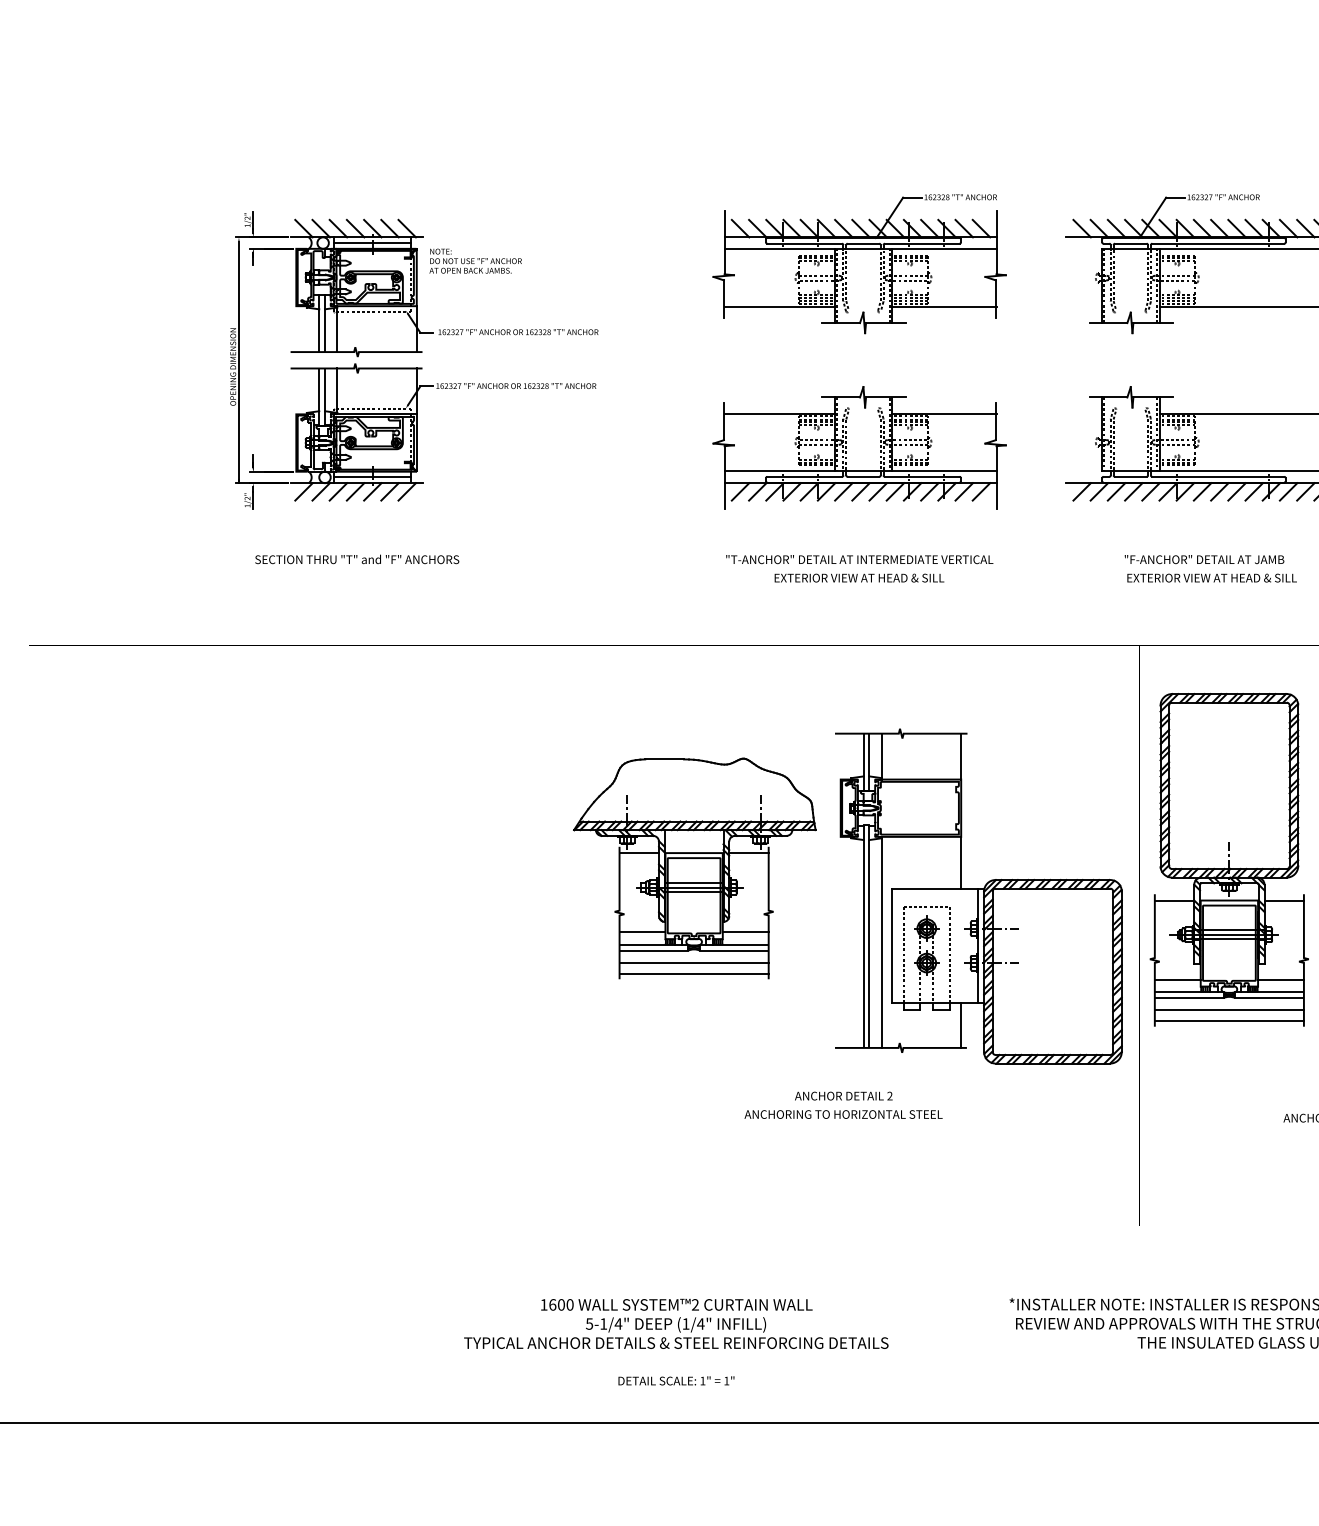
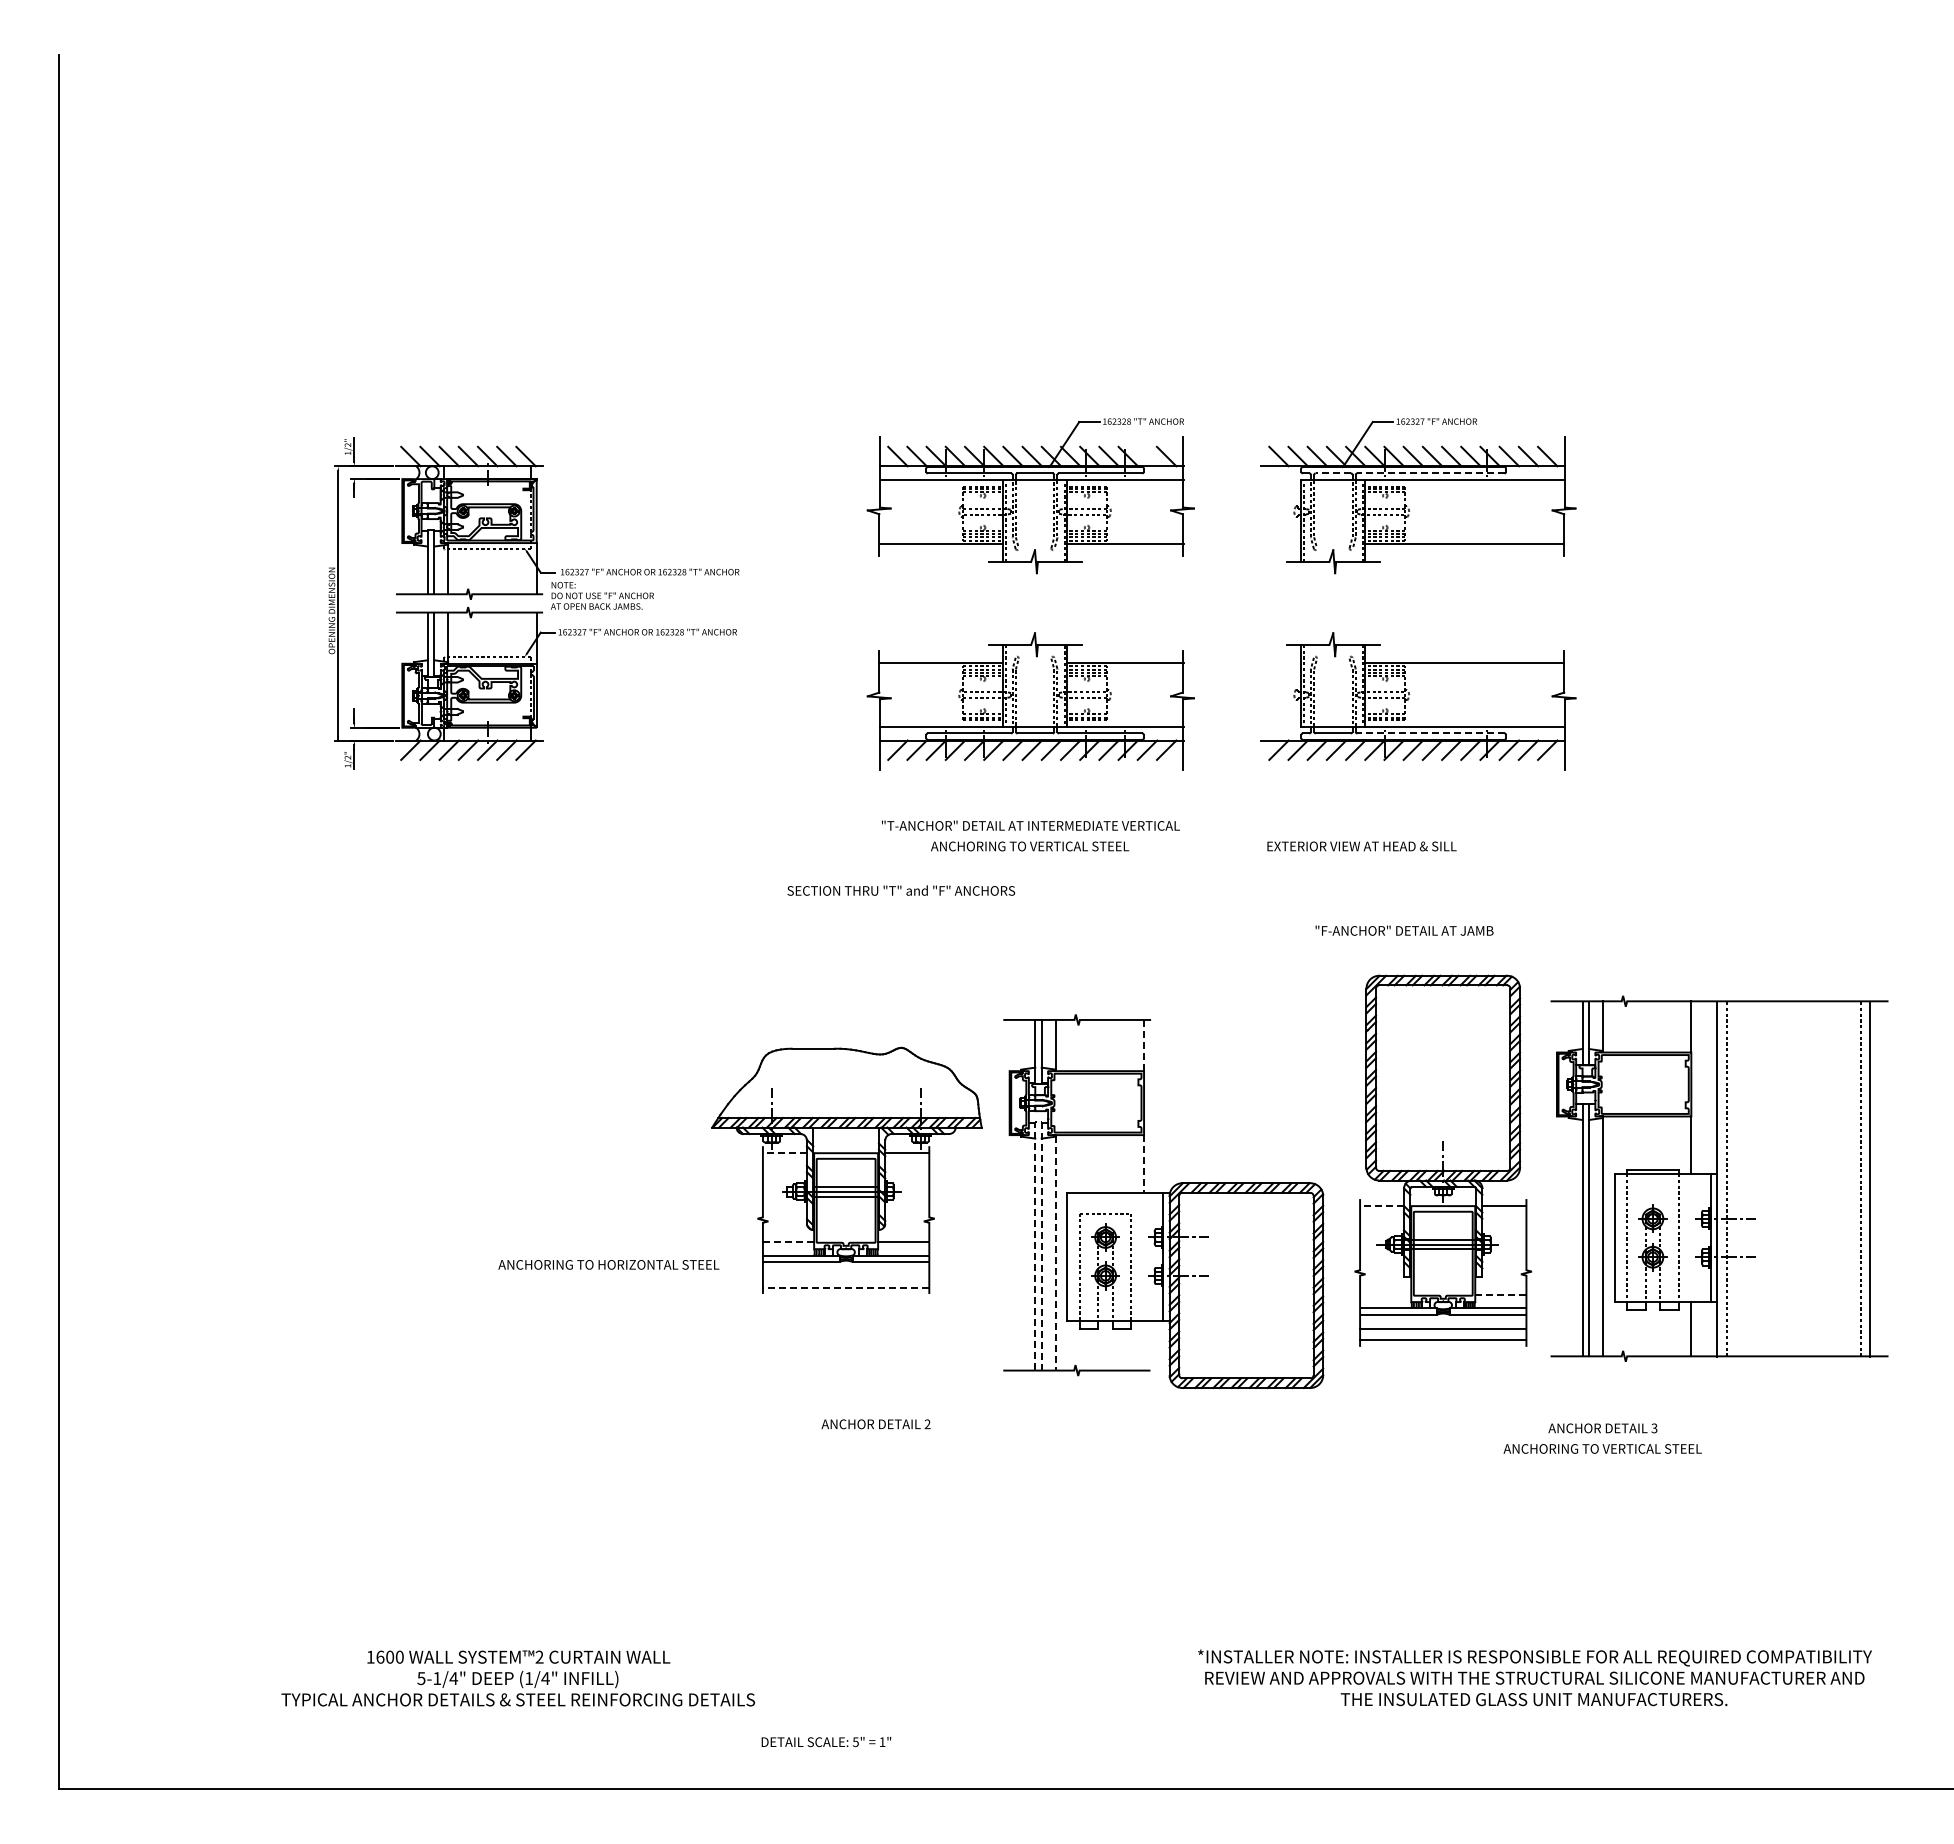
line: (964, 228) -> (1147, 456), removed
line: (372, 242) -> (487, 472), removed
line: (1131, 243) -> (1333, 473), solid -> dashed
line: (1217, 243) -> (1430, 473), solid -> dashed
text: (475, 260) -> (602, 595), moved
line: (1217, 476) -> (1430, 733), solid -> dashed
line: (372, 477) -> (487, 734), removed
text: (357, 559) -> (901, 890), moved
text: (1204, 559) -> (1404, 930), moved
text: (859, 578) -> (1030, 846), EXTERIOR VIEW AT HEAD & SILL -> ANCHORING TO VERTICAL STEEL
text: (1211, 578) -> (1361, 846), moved
line: (961, 756) -> (1144, 1045), solid -> dashed
line: (866, 825) -> (1038, 1122), solid -> dashed
line: (638, 853) -> (784, 1153), solid -> dashed
line: (961, 862) -> (1144, 1163), solid -> dashed
line: (1174, 900) -> (1382, 1206), solid -> dashed
line: (642, 932) -> (788, 1241), solid -> dashed
line: (881, 943) -> (1055, 1253), solid -> dashed
line: (693, 962) -> (845, 1275), removed
line: (693, 973) -> (845, 1287), solid -> dashed
line: (1177, 979) -> (1385, 1294), removed
line: (1280, 979) -> (1500, 1294), solid -> dashed
line: (961, 1025) -> (1144, 1345), removed
text: (843, 1096) -> (875, 1424), moved
text: (843, 1114) -> (608, 1264), moved
text: (675, 1323) -> (517, 1678), moved
text: (702, 1381) -> (855, 1742), 1" -> 5"

